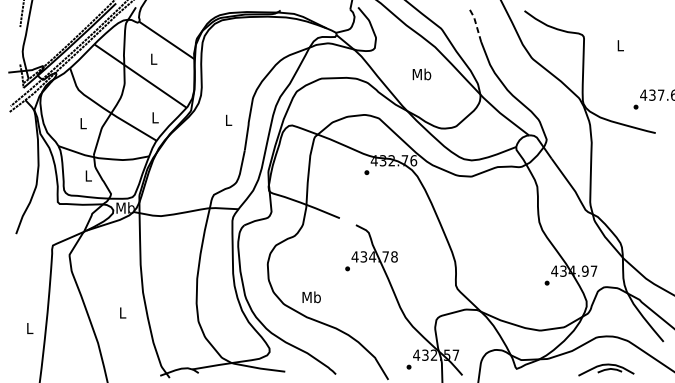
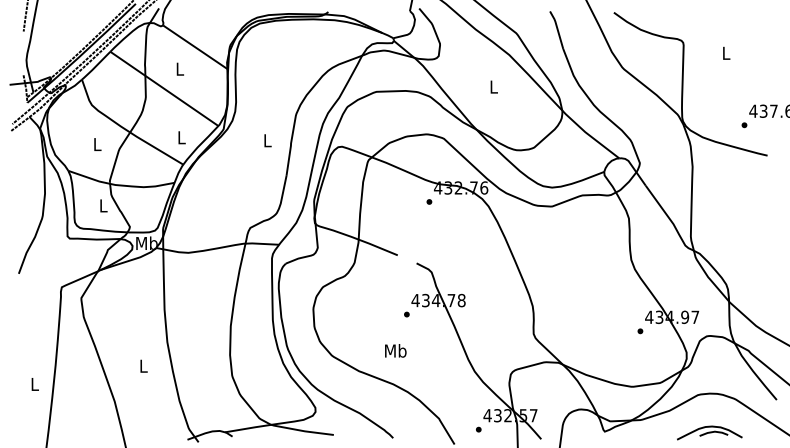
line: (476, 25) -> (557, 29), dashed -> solid
text: (421, 74) -> (493, 86), Mb -> L
text: (311, 296) -> (395, 350), moved

